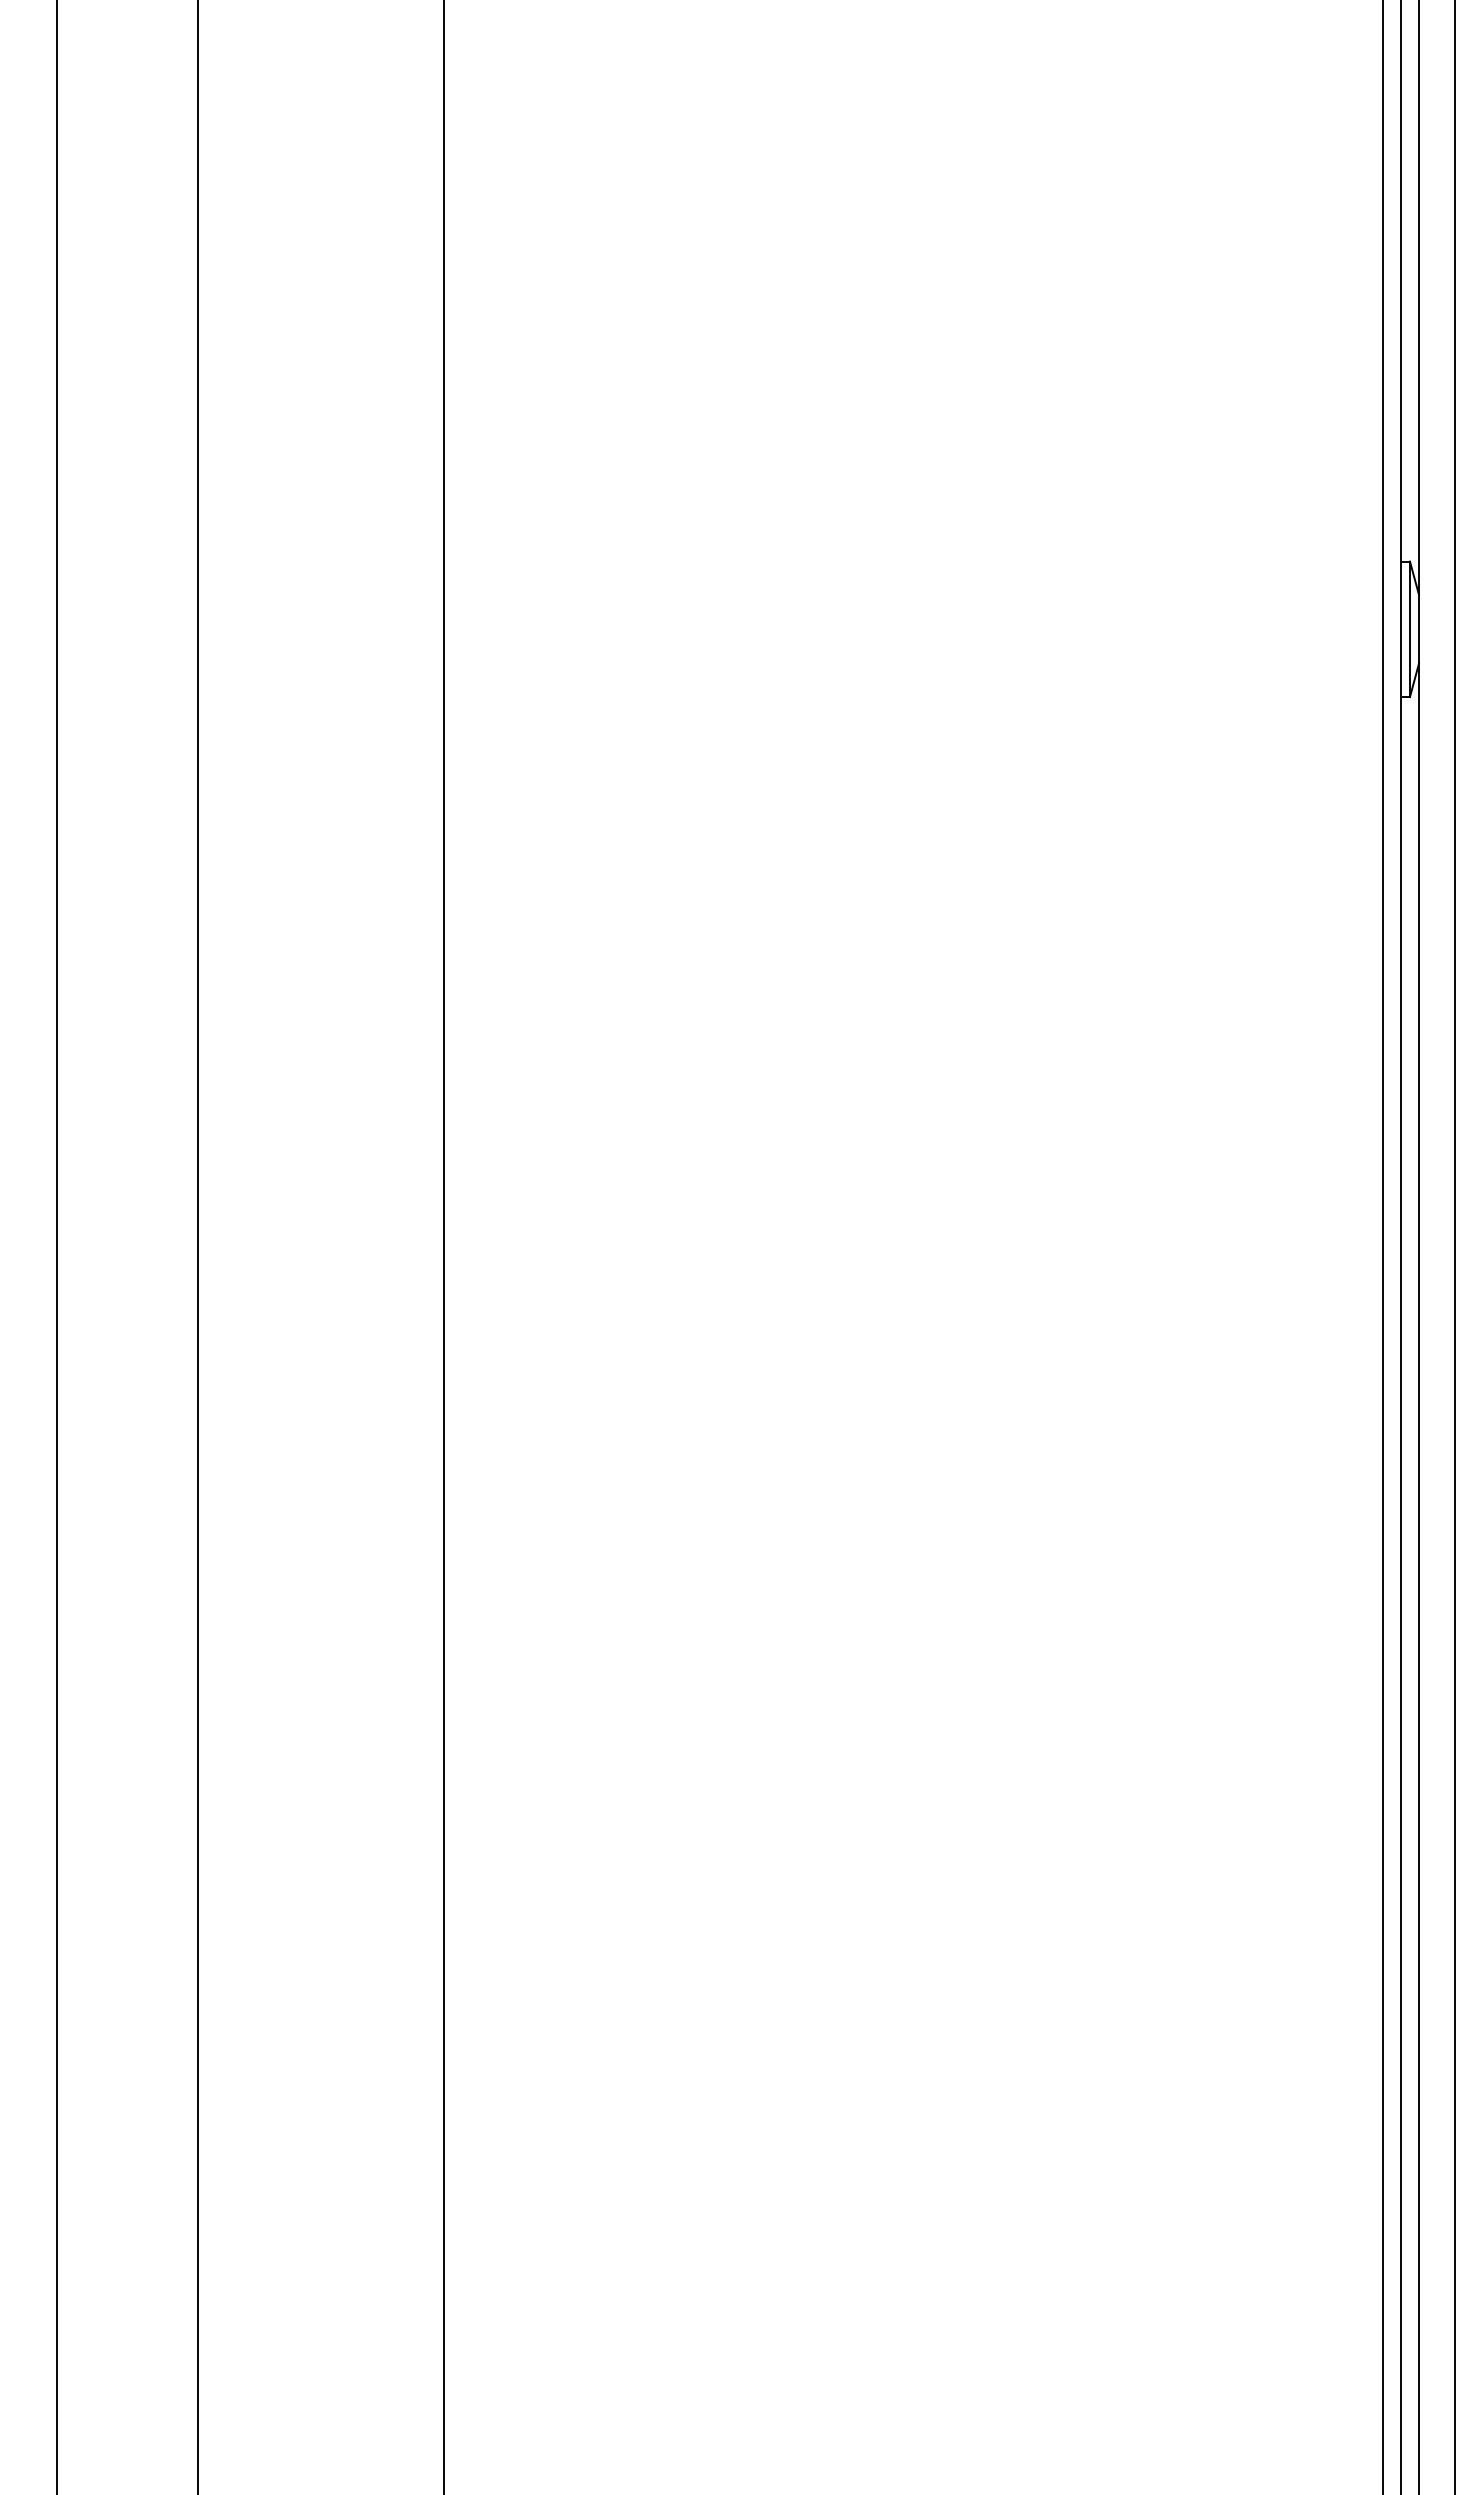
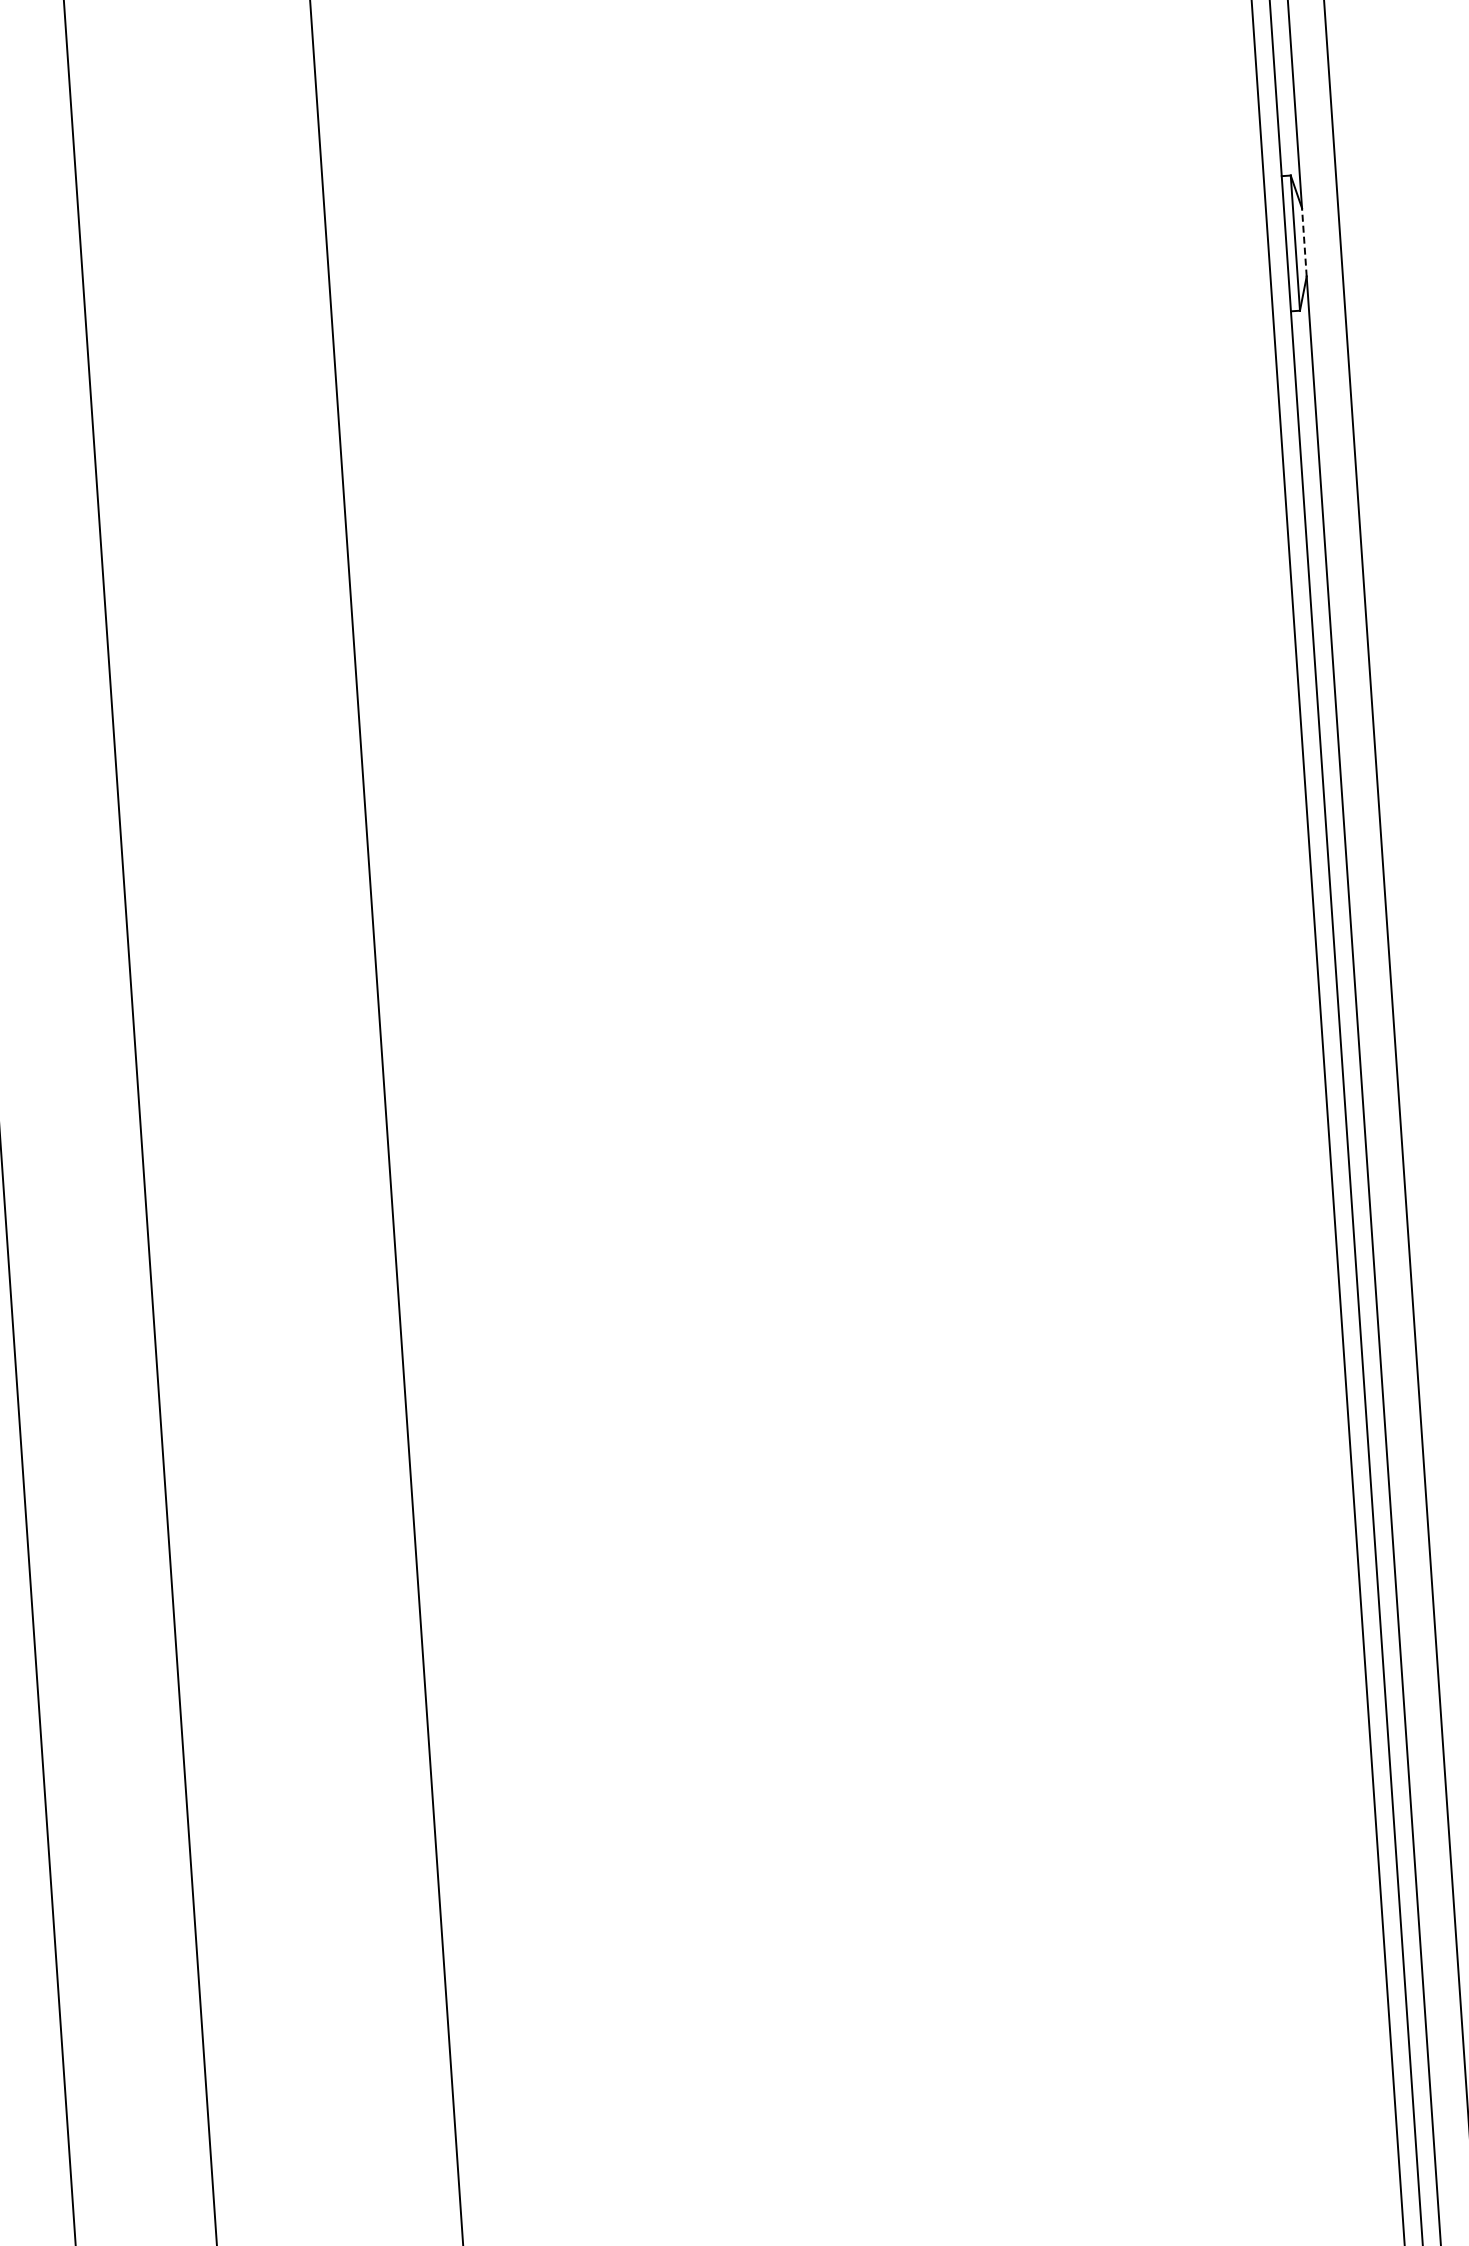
line: (1419, 628) -> (1304, 241), solid -> dashed

